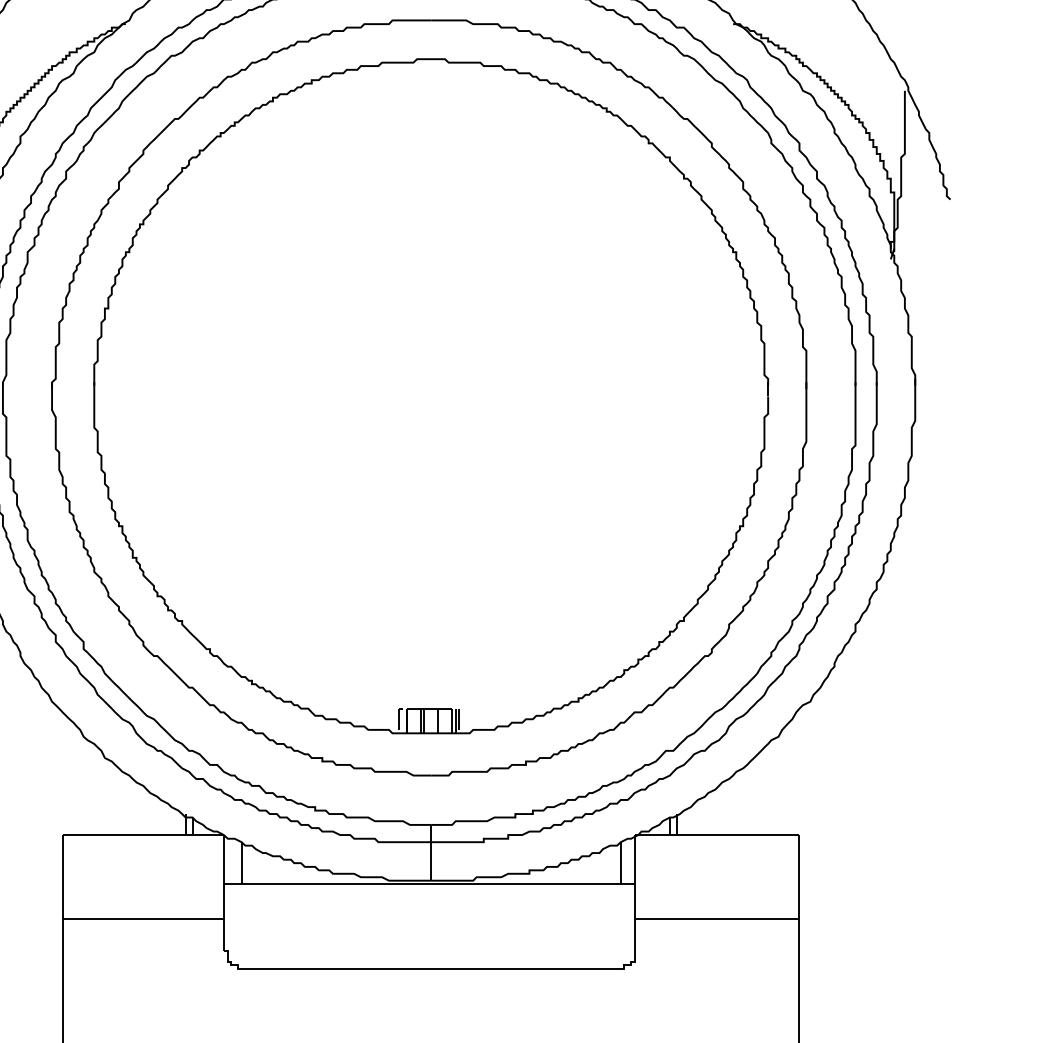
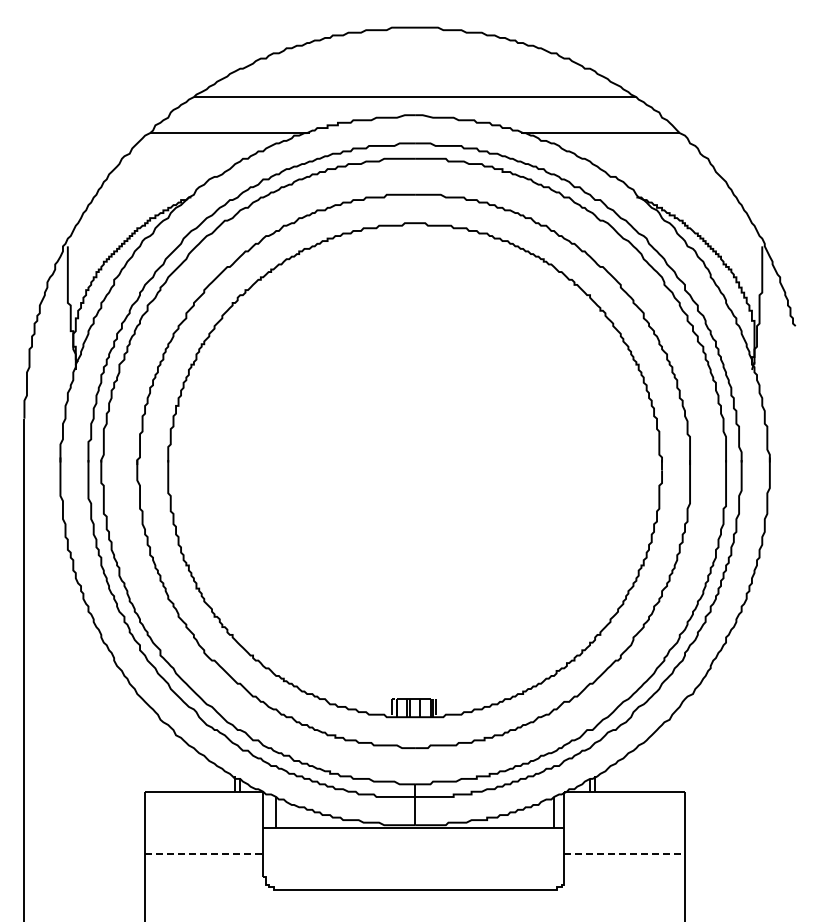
line: (143, 919) -> (204, 853), solid -> dashed
line: (718, 919) -> (625, 853), solid -> dashed

